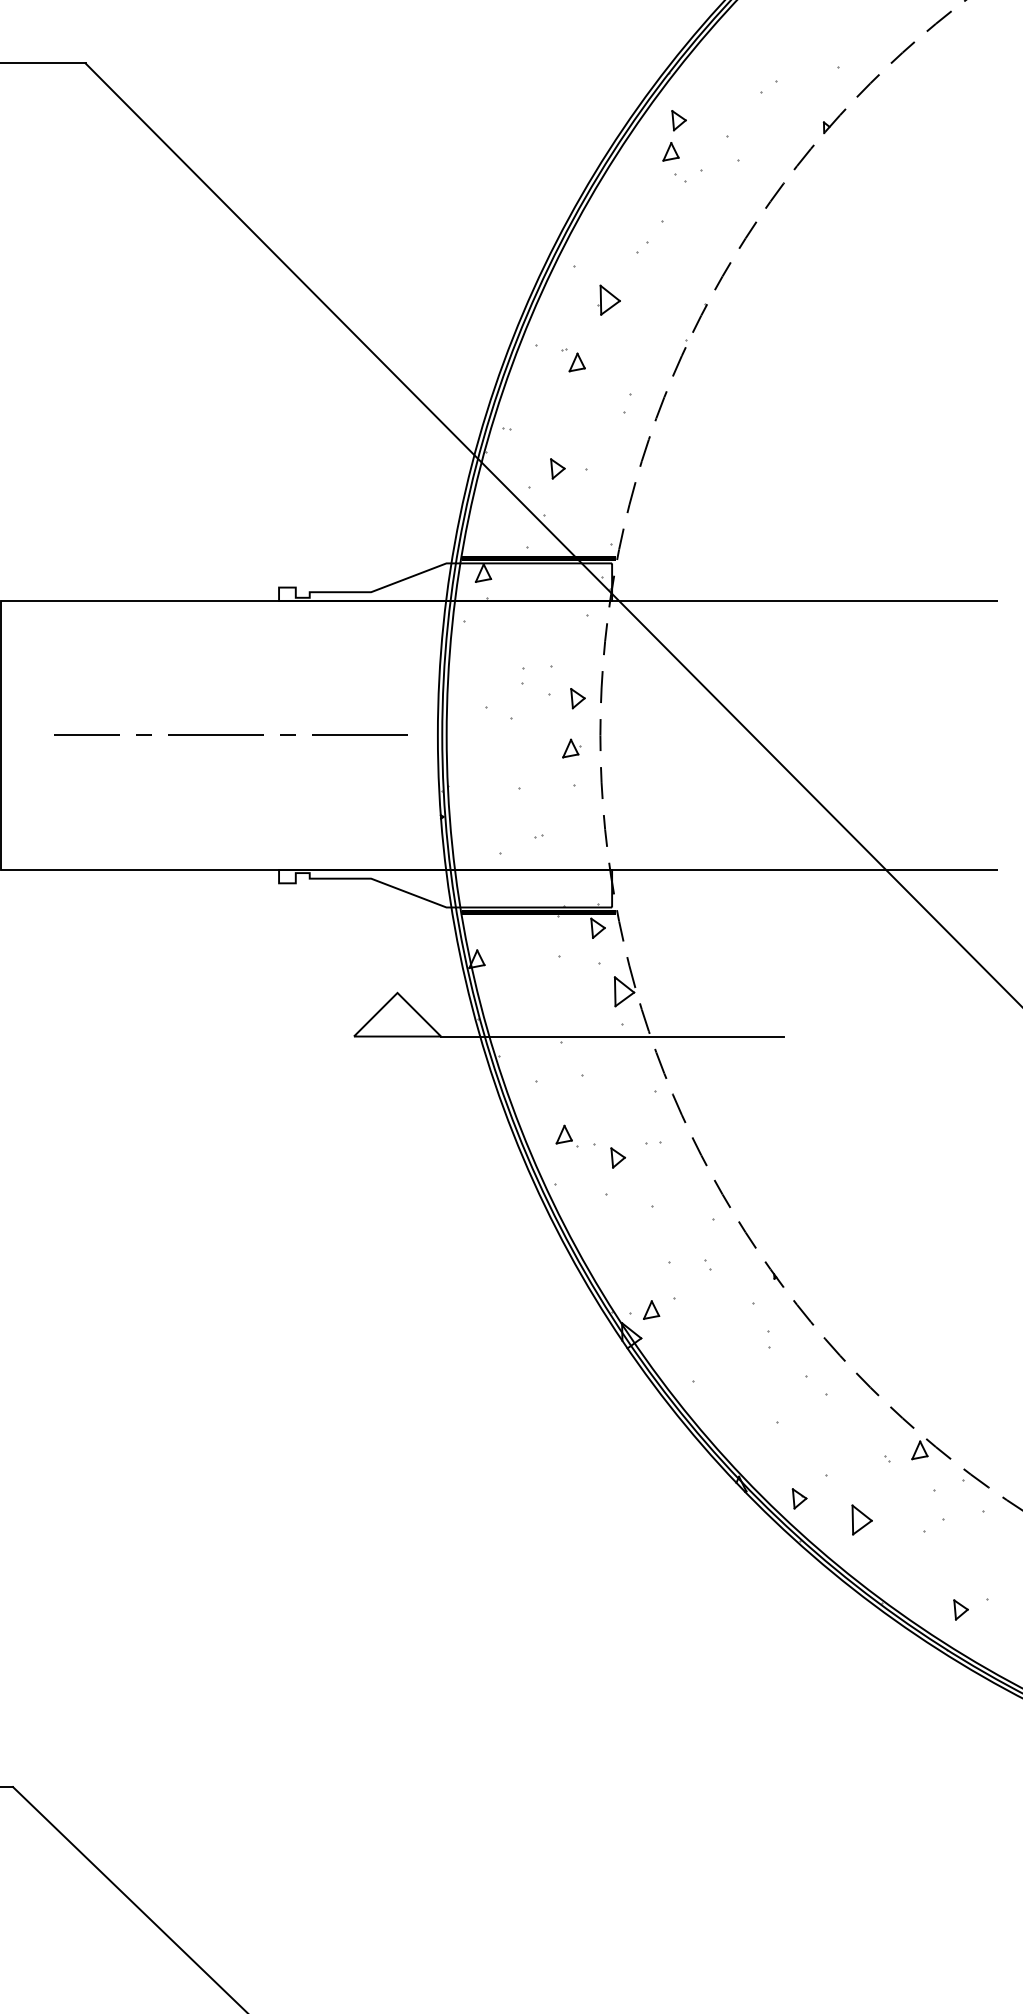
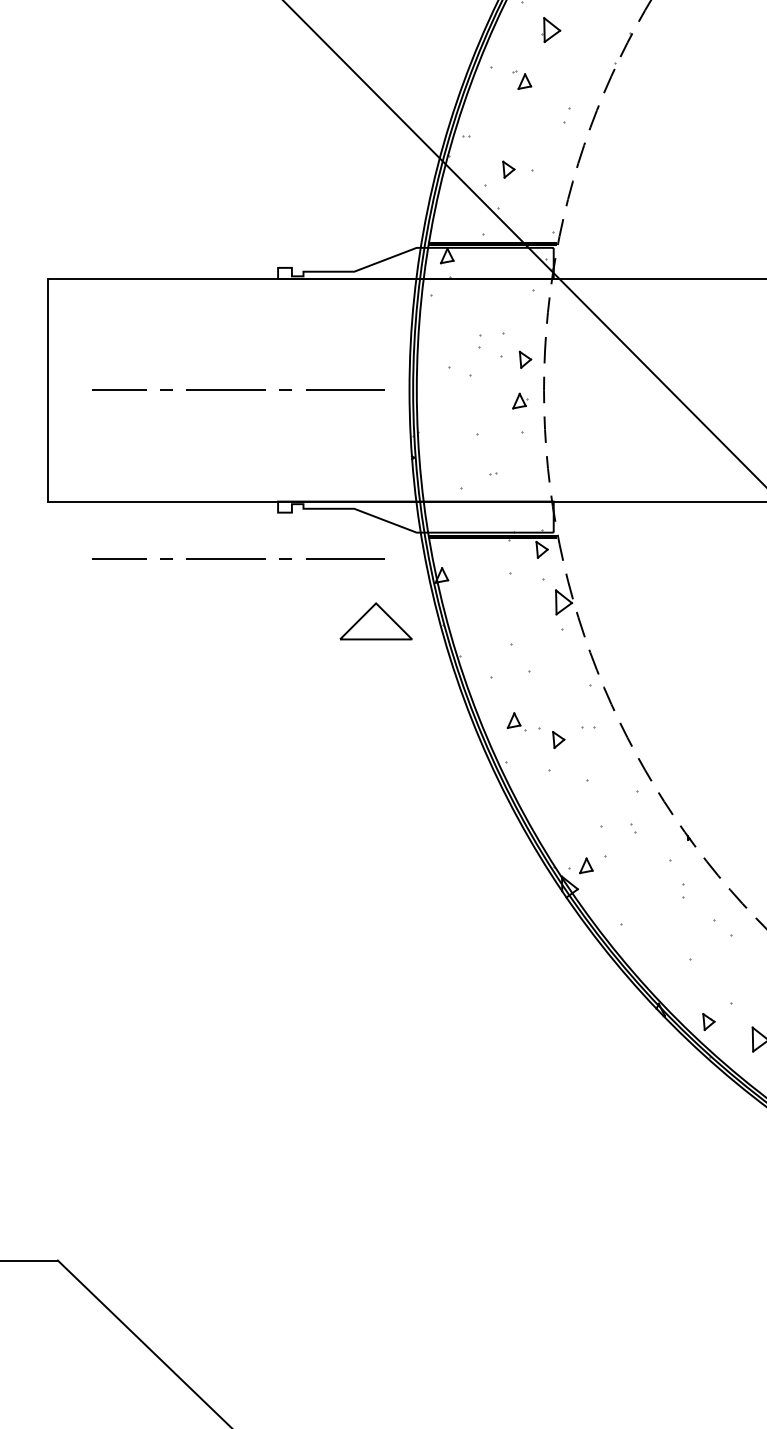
line: (230, 938) -> (237, 558), added
line: (612, 1036) -> (554, 639), removed

